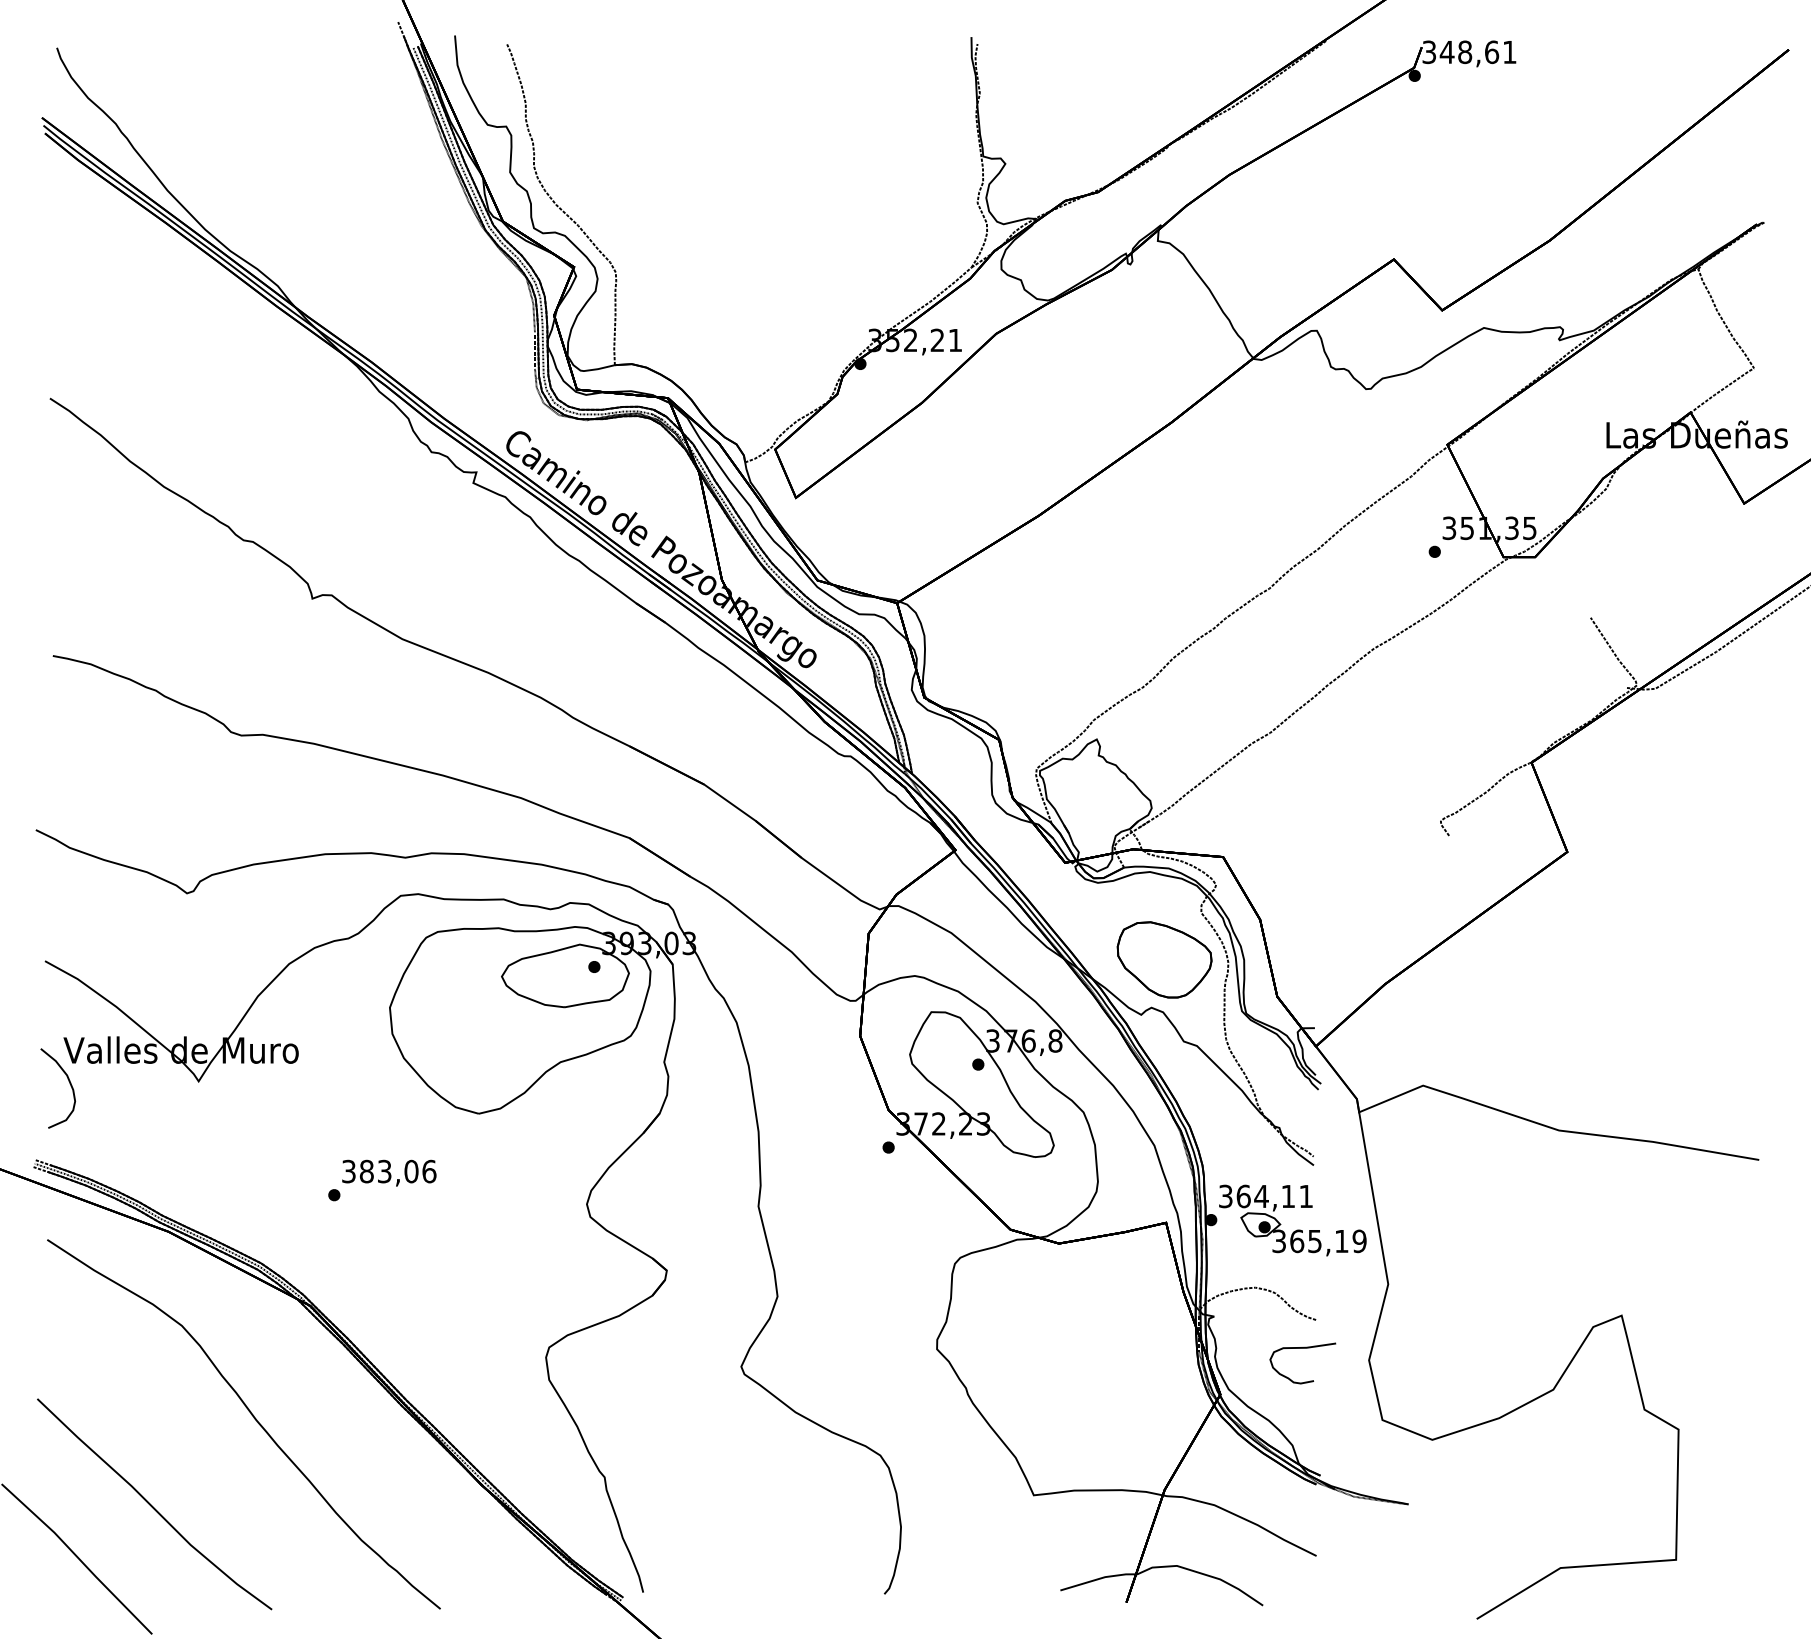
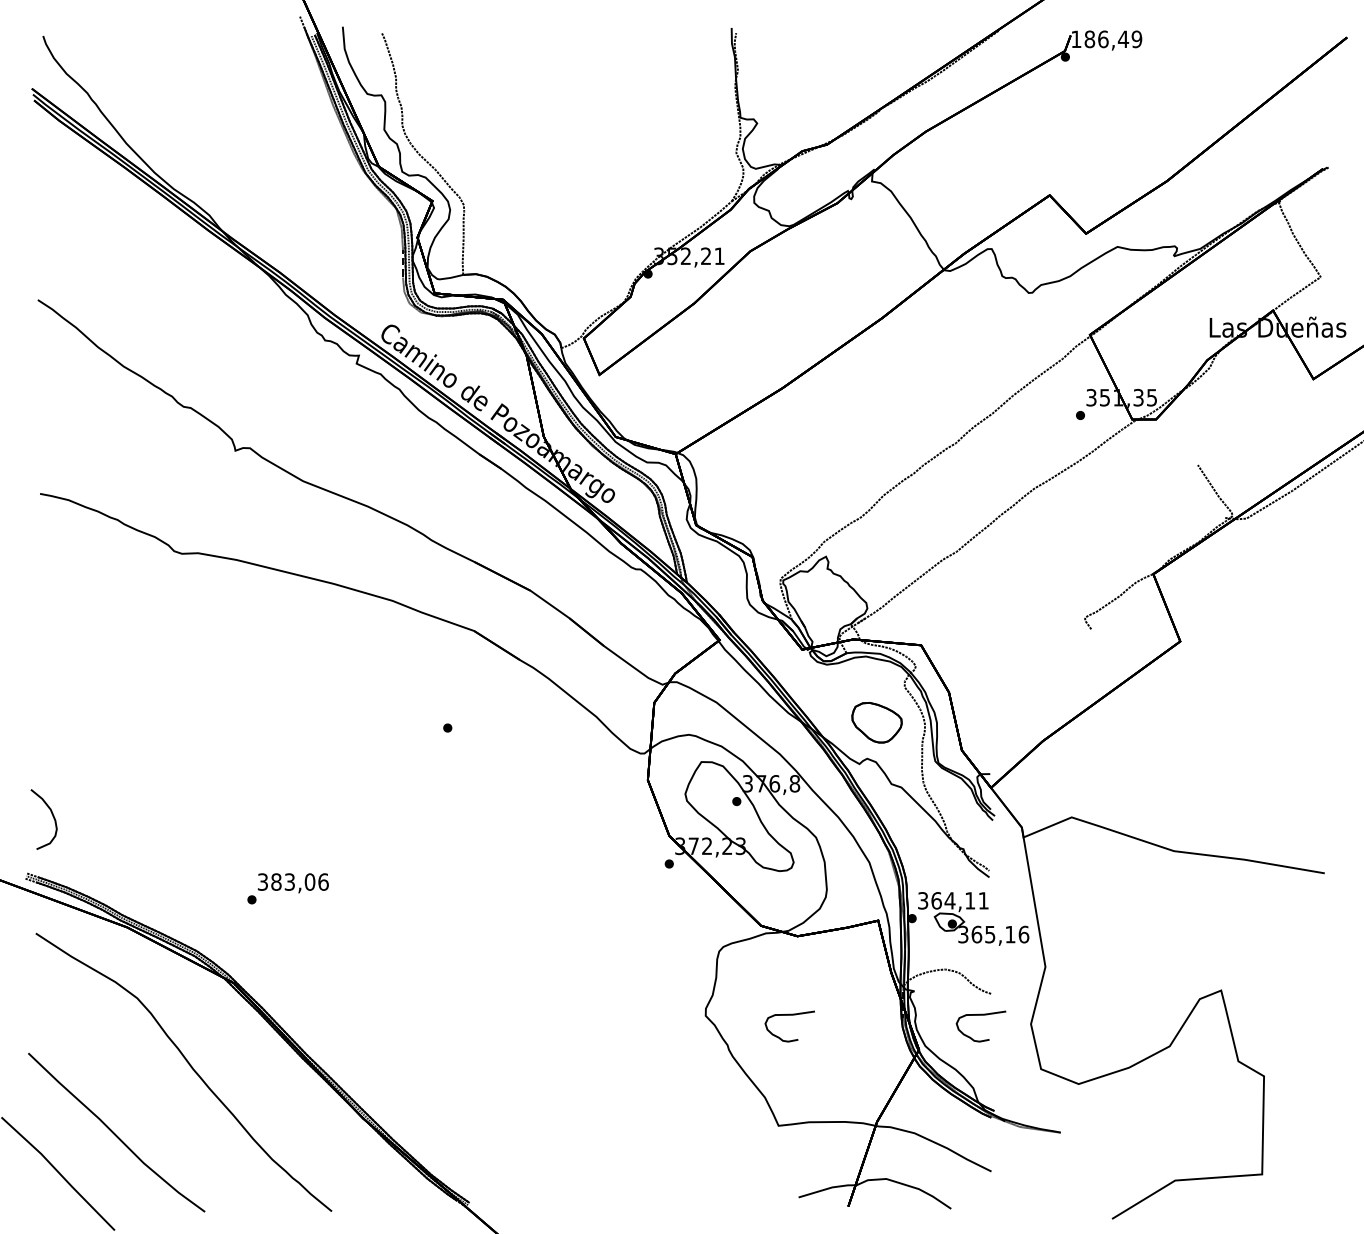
text: (1469, 52) -> (1106, 39), 348,61 -> 186,49
part: (1164, 959) -> (877, 722), size x0.7
part: (476, 1114) -> (359, 839), removed
text: (1359, 1241) -> (1023, 934), 365,19 -> 365,16
curve: (1048, 1348) -> (789, 1015), added

